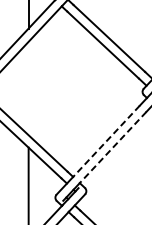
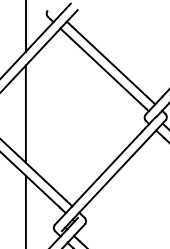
line: (28, 87) -> (25, 113), added
line: (105, 141) -> (106, 169), dashed -> solid
line: (112, 148) -> (113, 176), dashed -> solid

